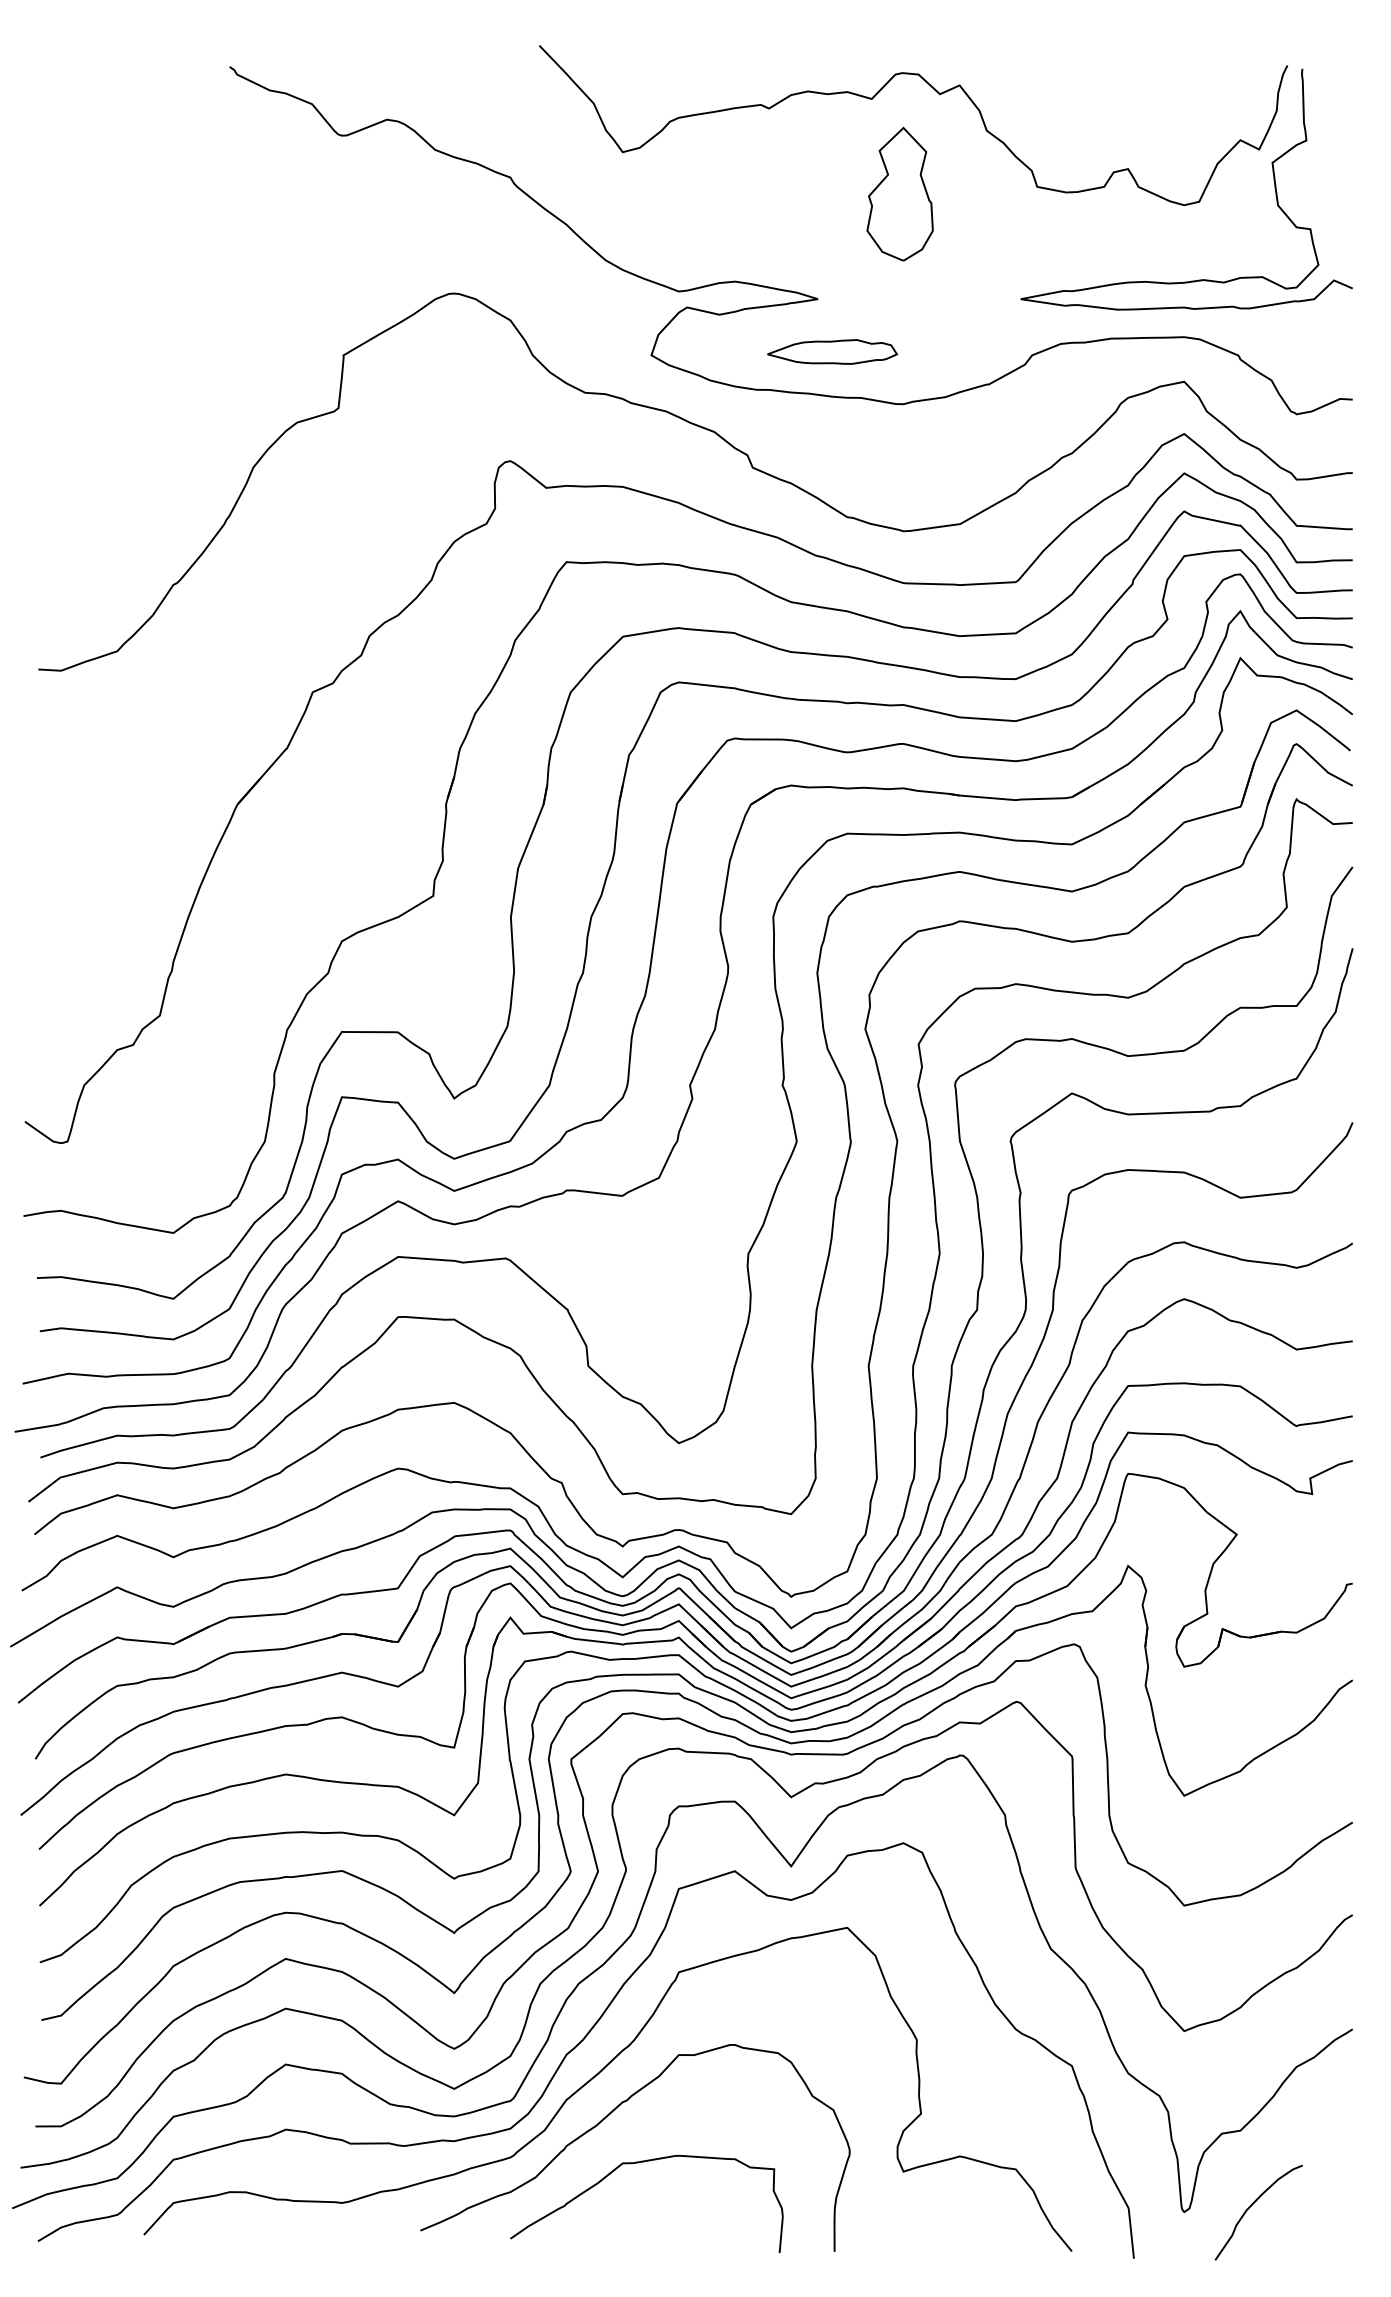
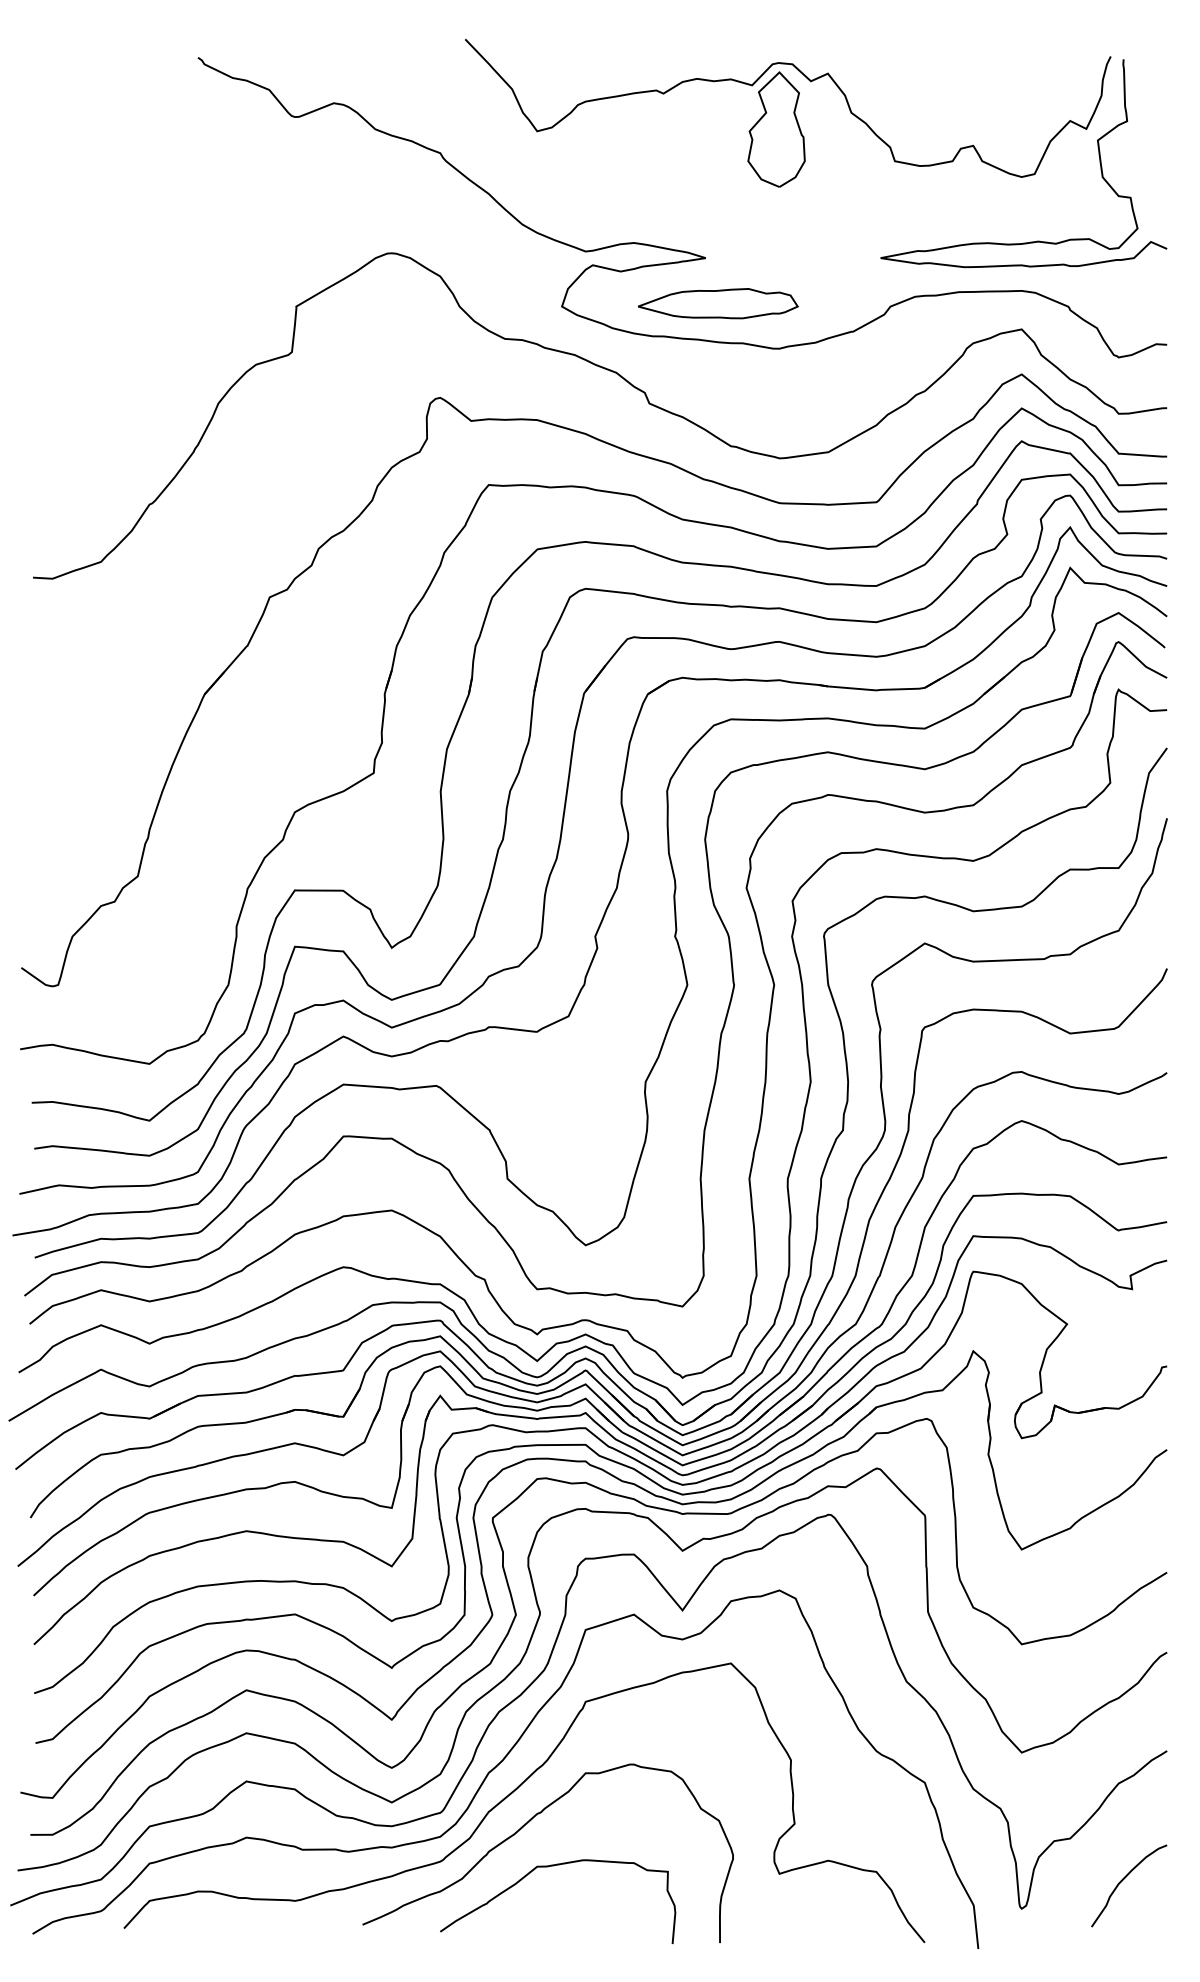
part: (899, 193) -> (776, 128), moved
part: (832, 351) -> (718, 303), size x1.43
curve: (1252, 2205) -> (1123, 1879), moved

